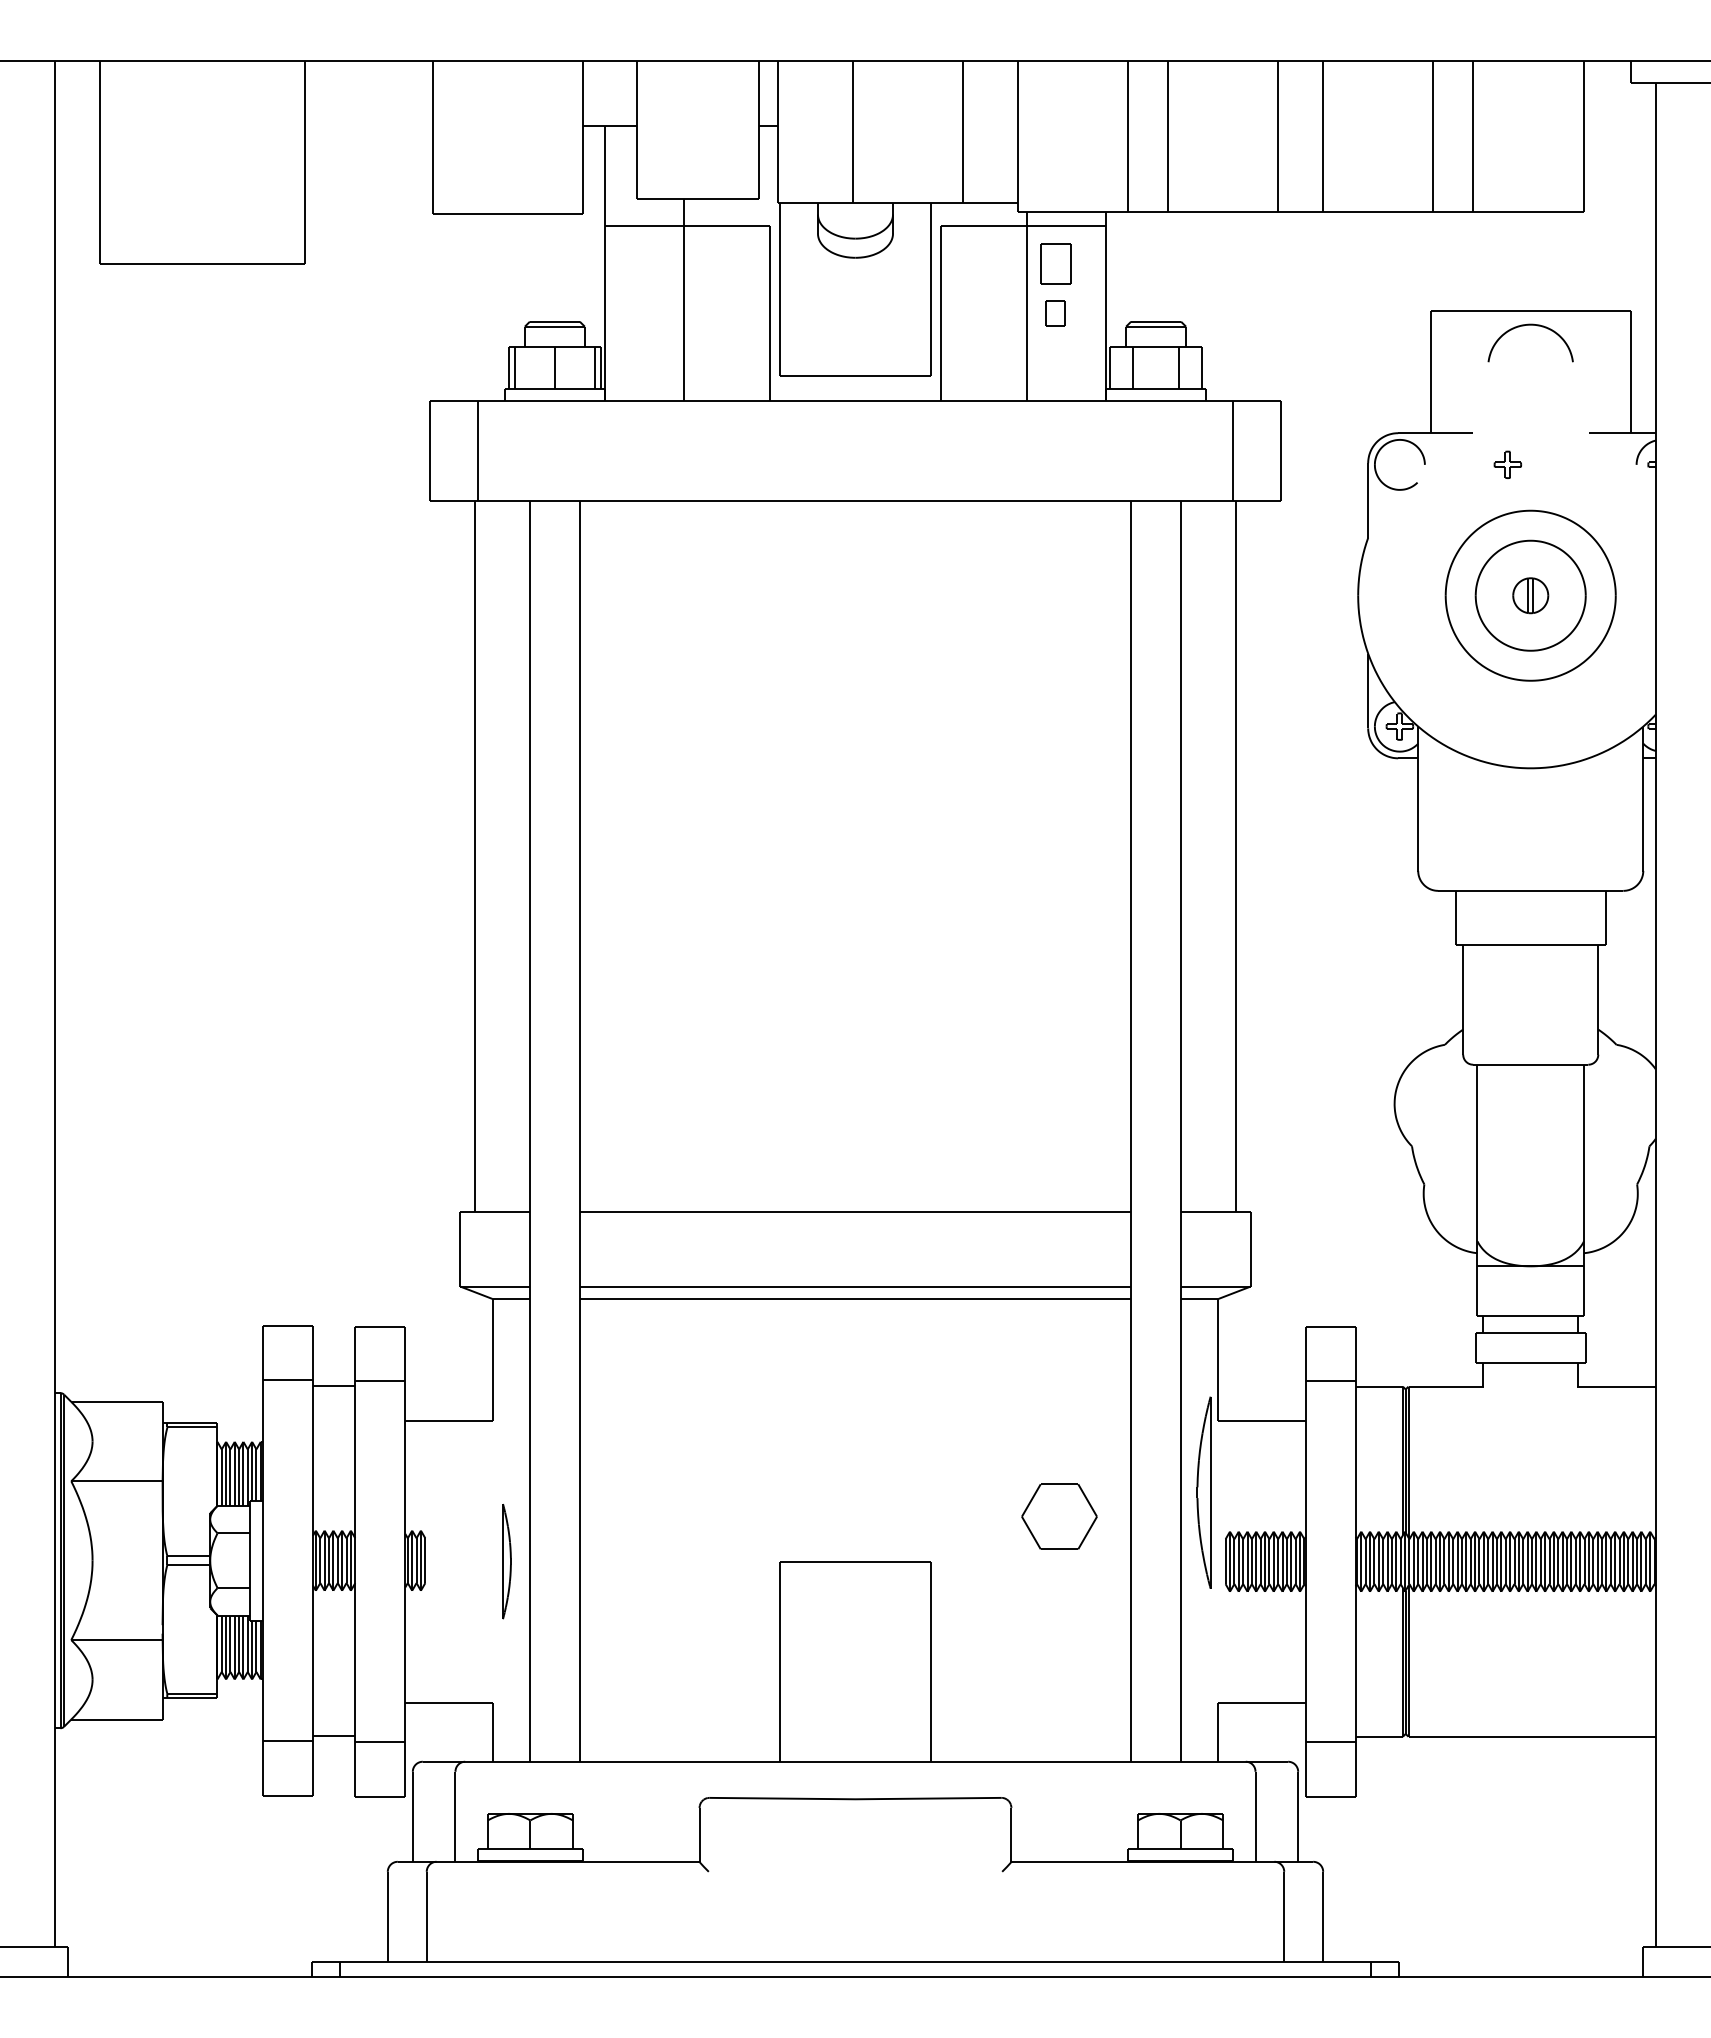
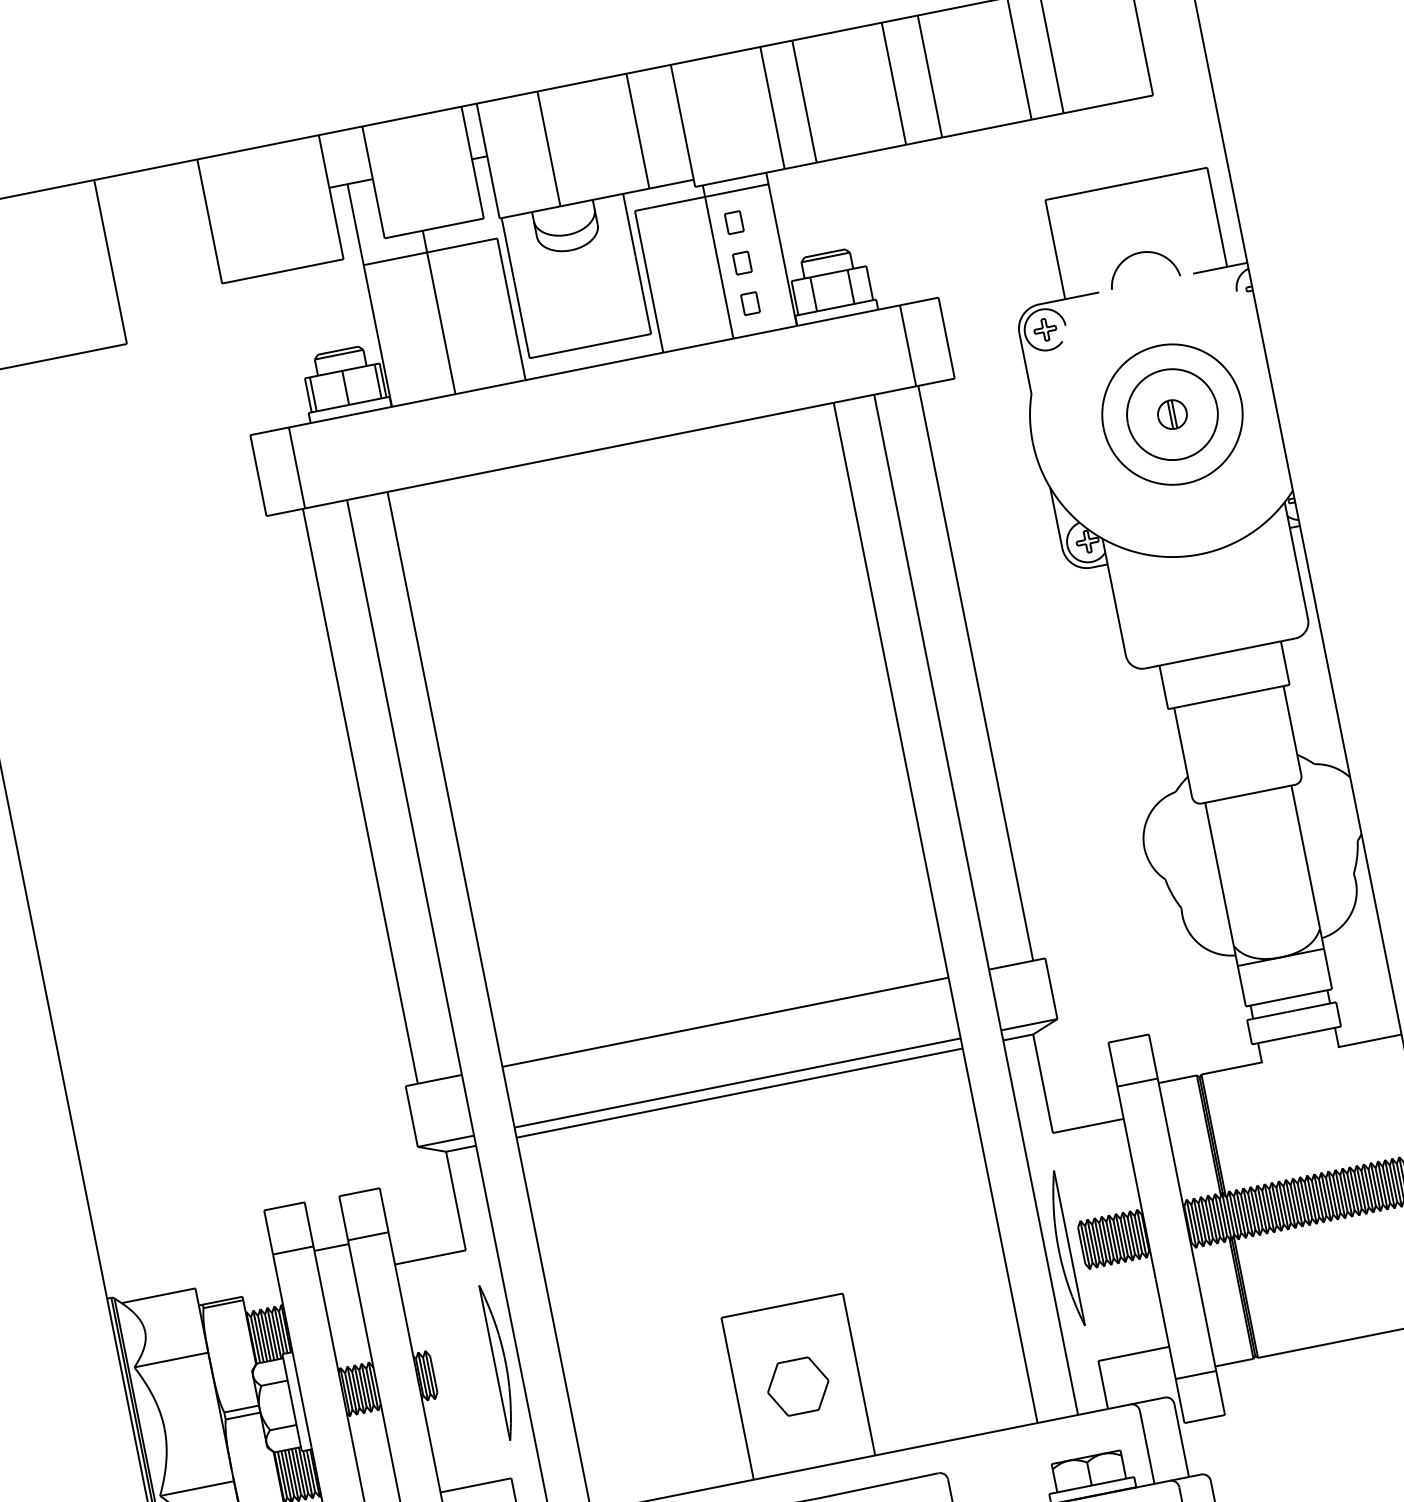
part: (1055, 263) -> (734, 222), size x0.62
curve: (1530, 325) -> (1140, 253), moved
part: (1055, 363) -> (750, 303), added
part: (1507, 464) -> (1045, 329), moved
part: (1203, 1492) -> (1063, 1249), moved
part: (1059, 1516) -> (798, 1386), moved
part: (506, 1561) -> (499, 1361), size x1.67

